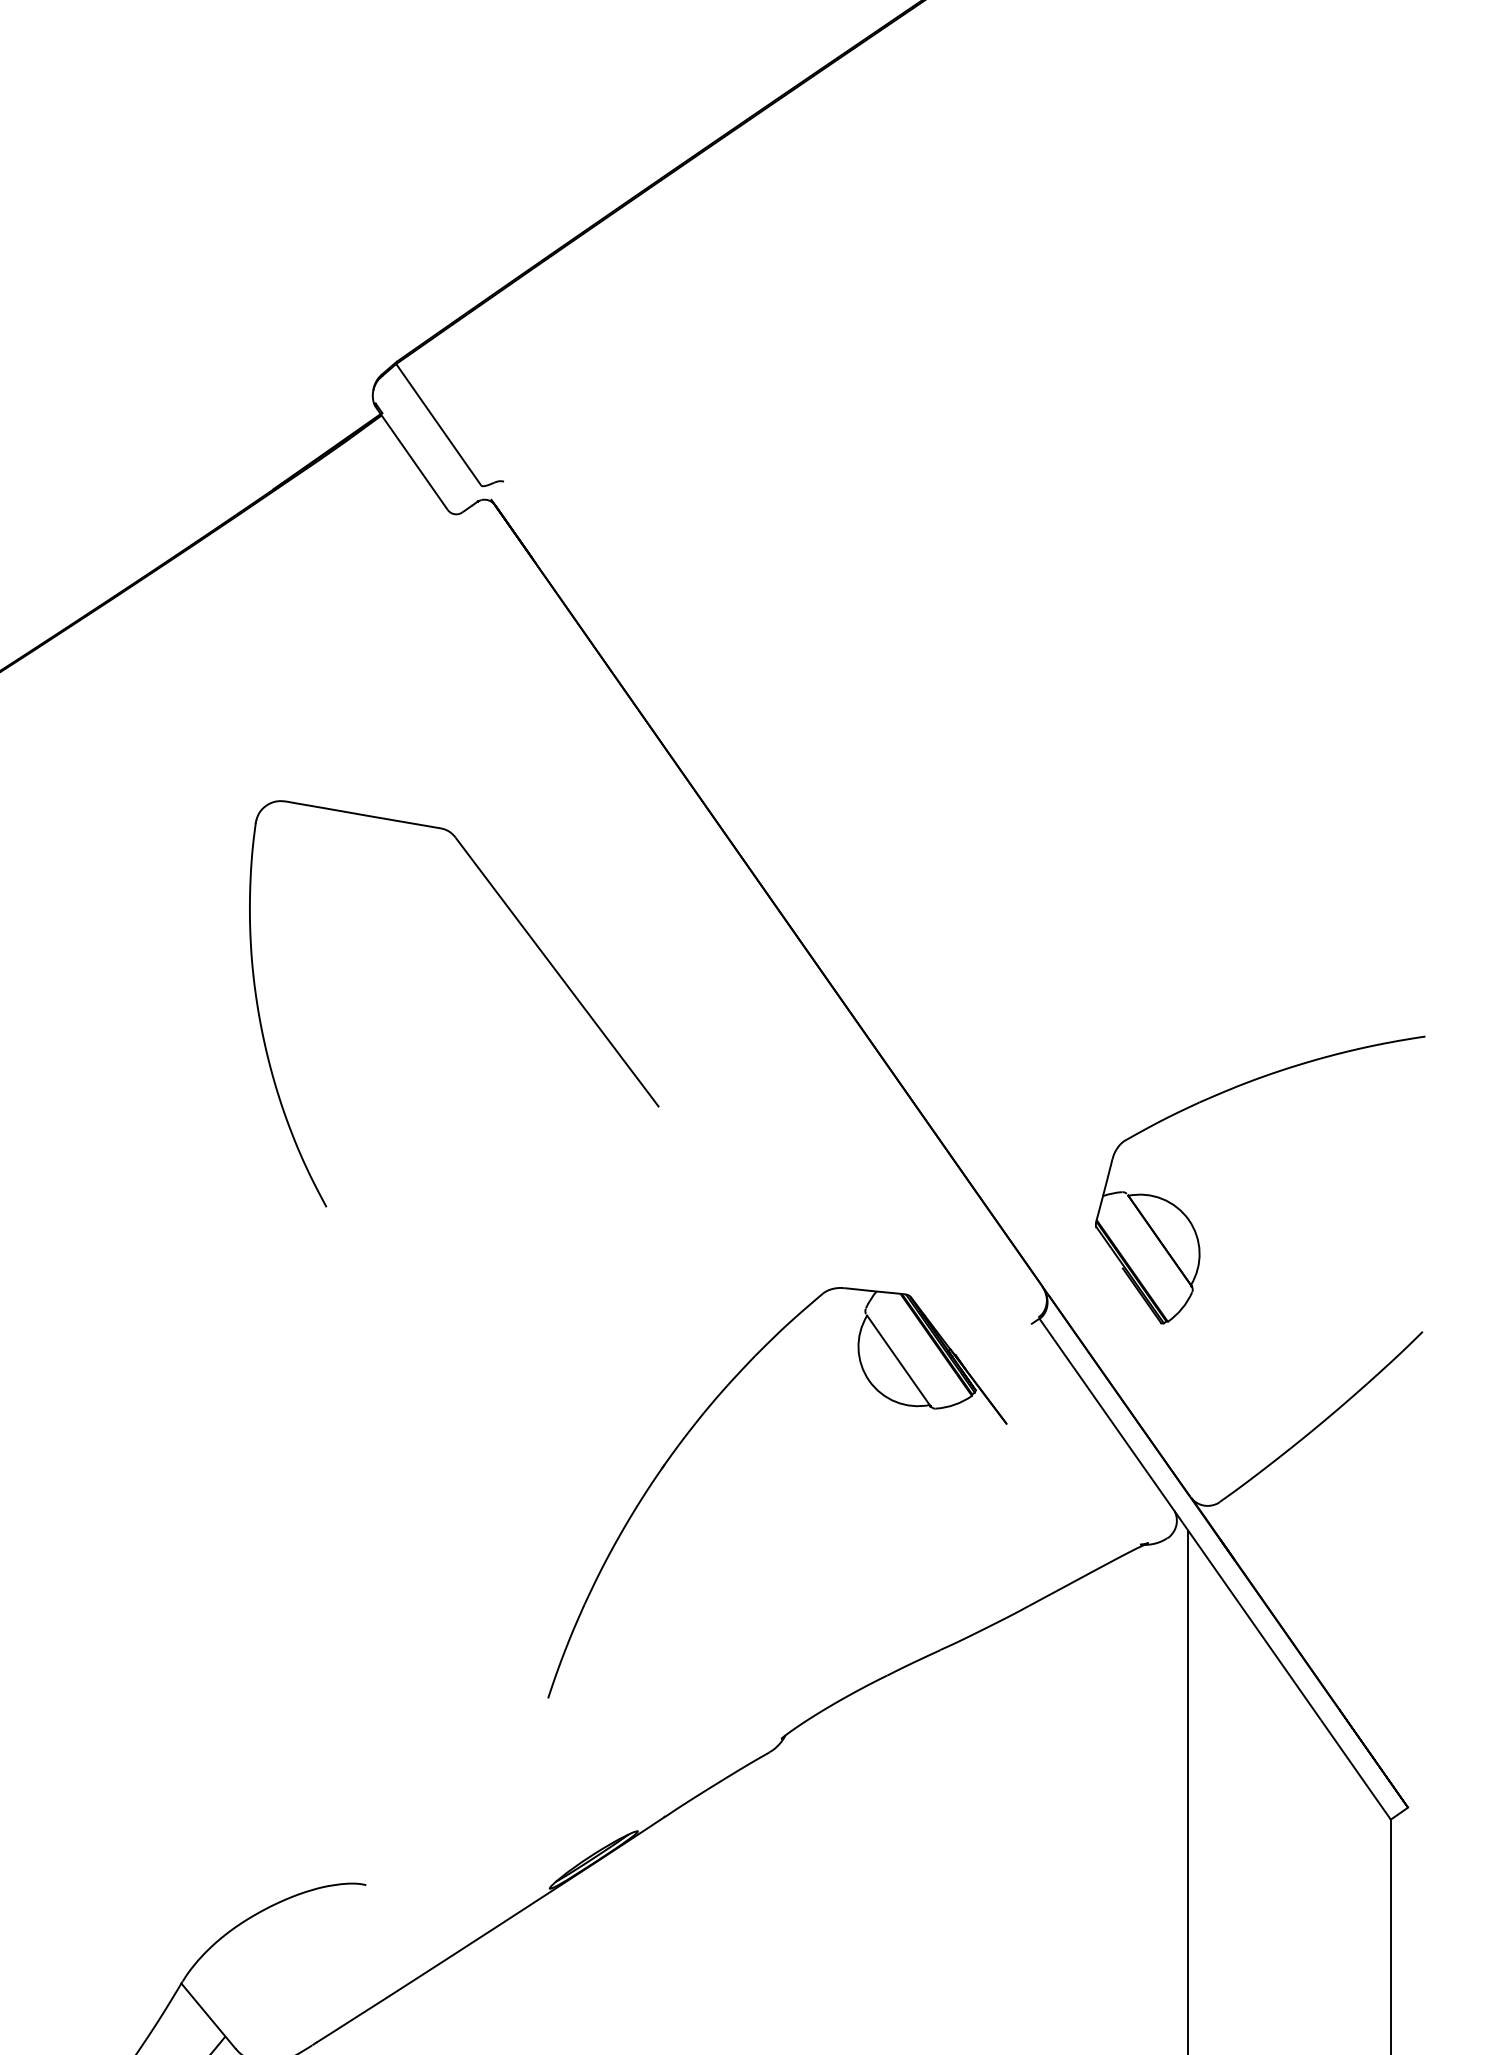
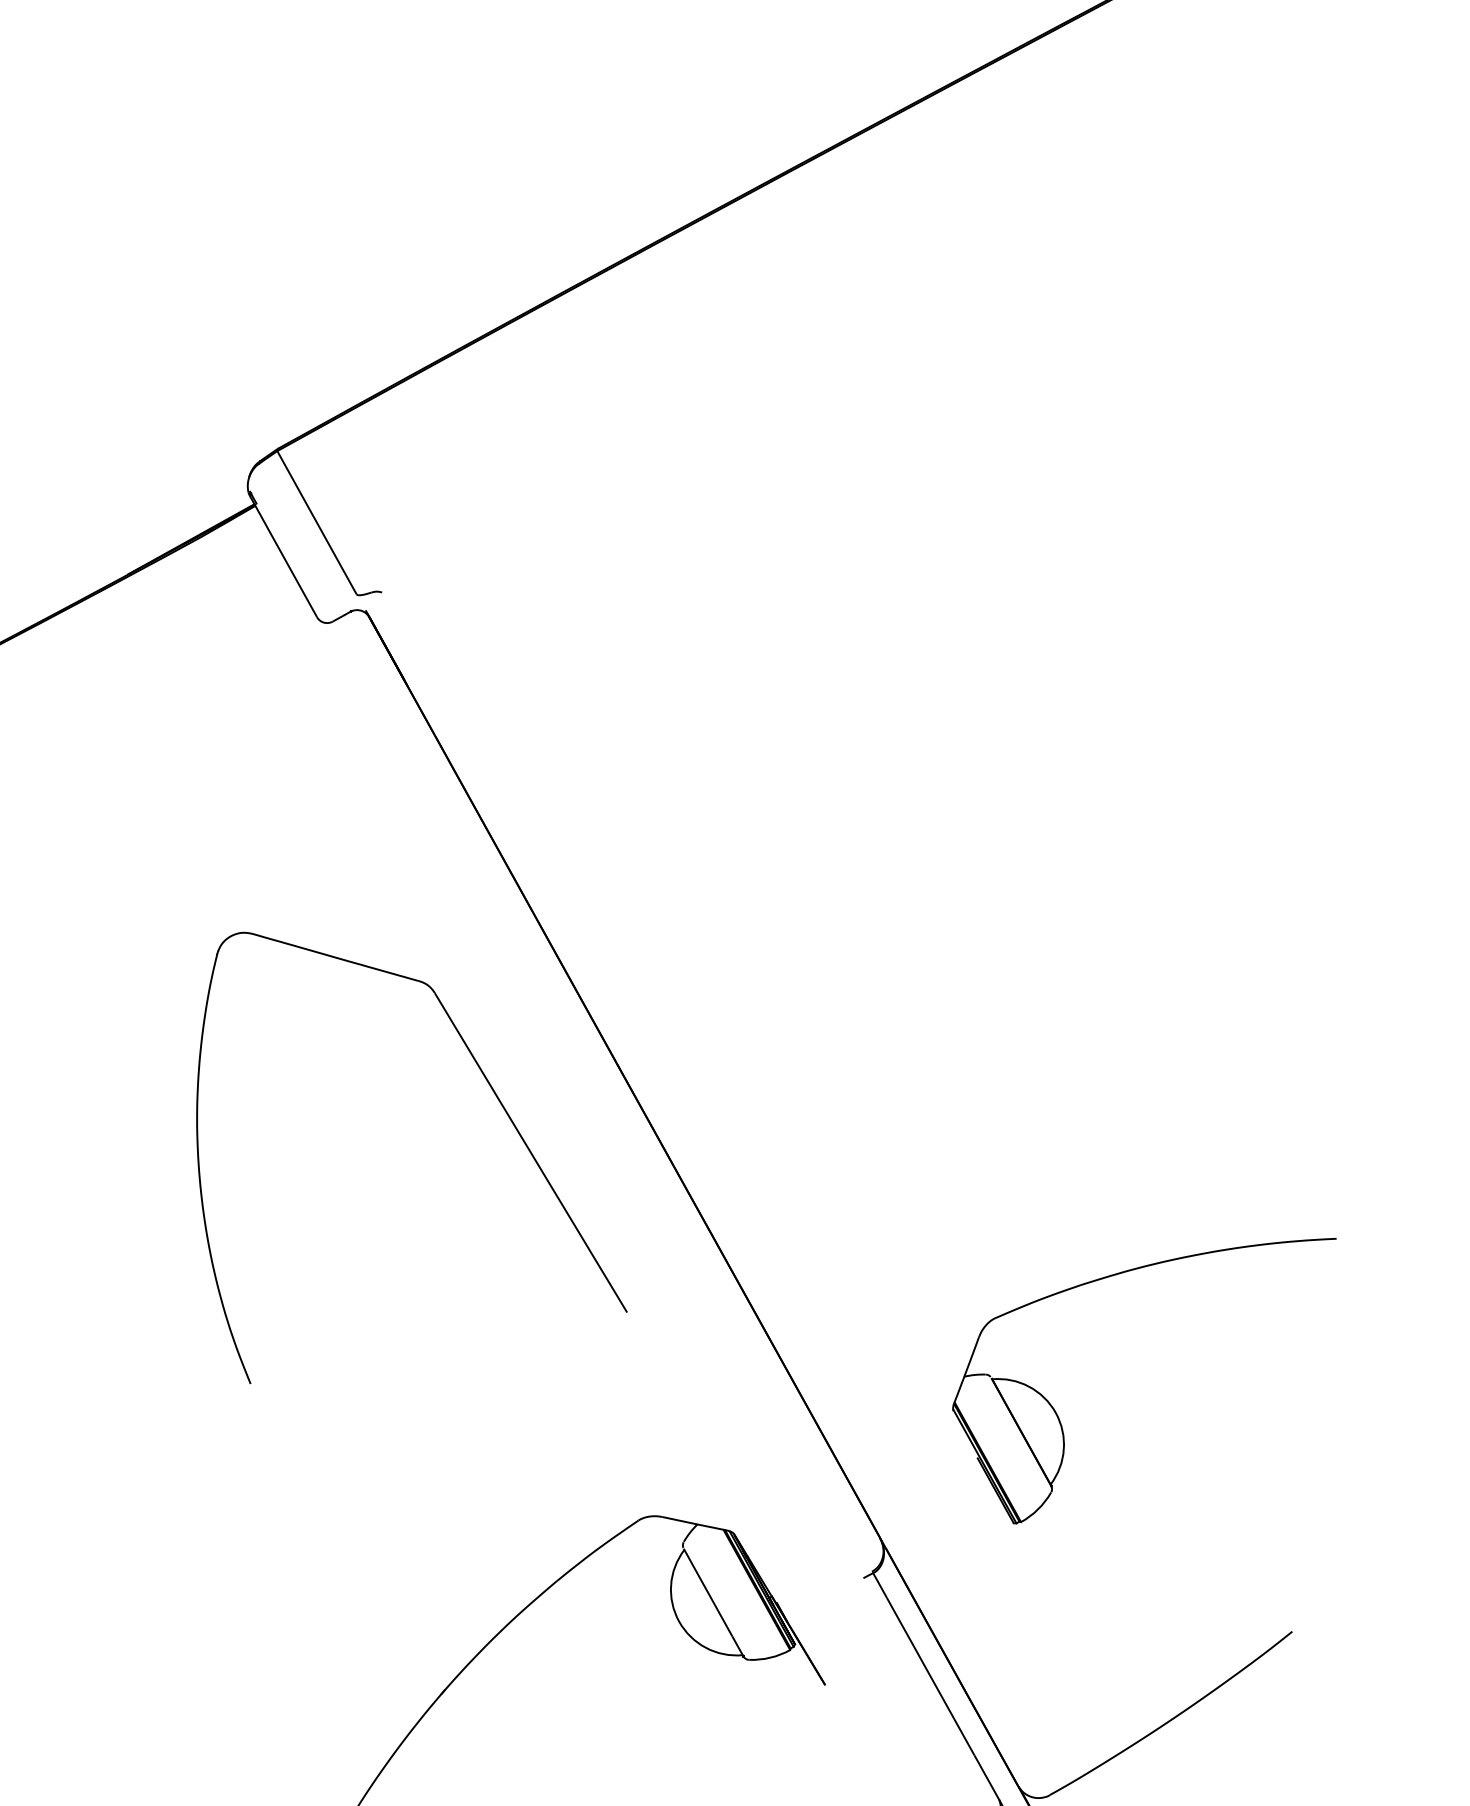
part: (535, 945) -> (510, 1120), moved
part: (1192, 1223) -> (1059, 1417), moved

